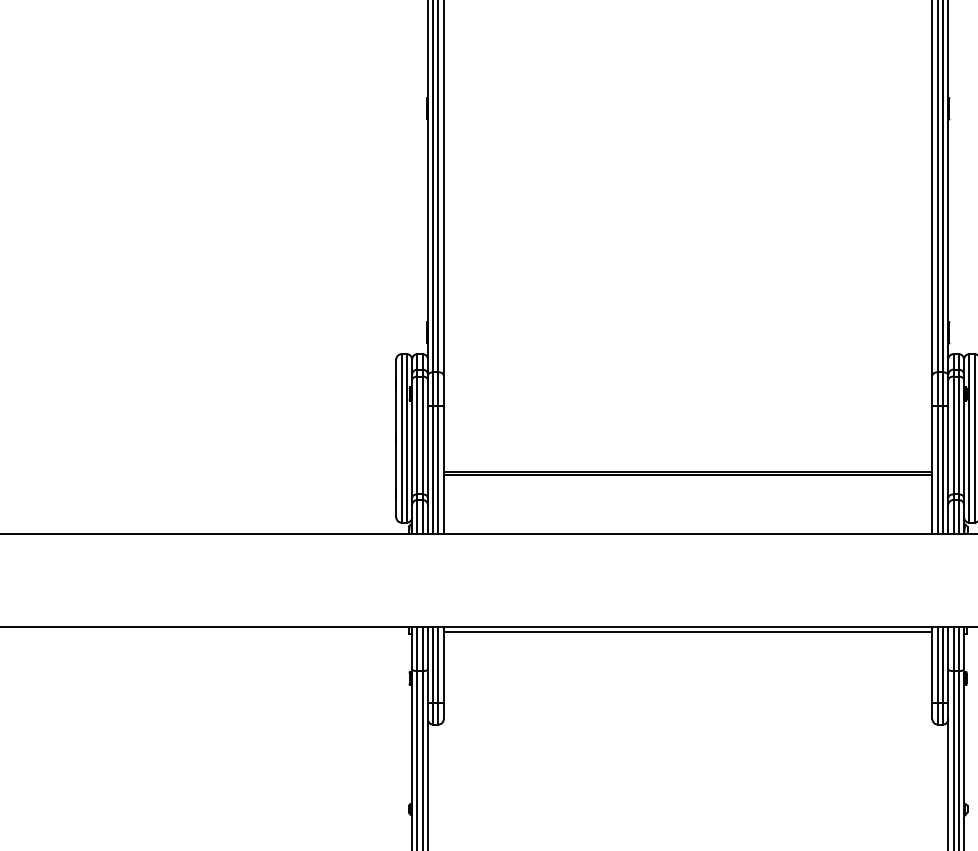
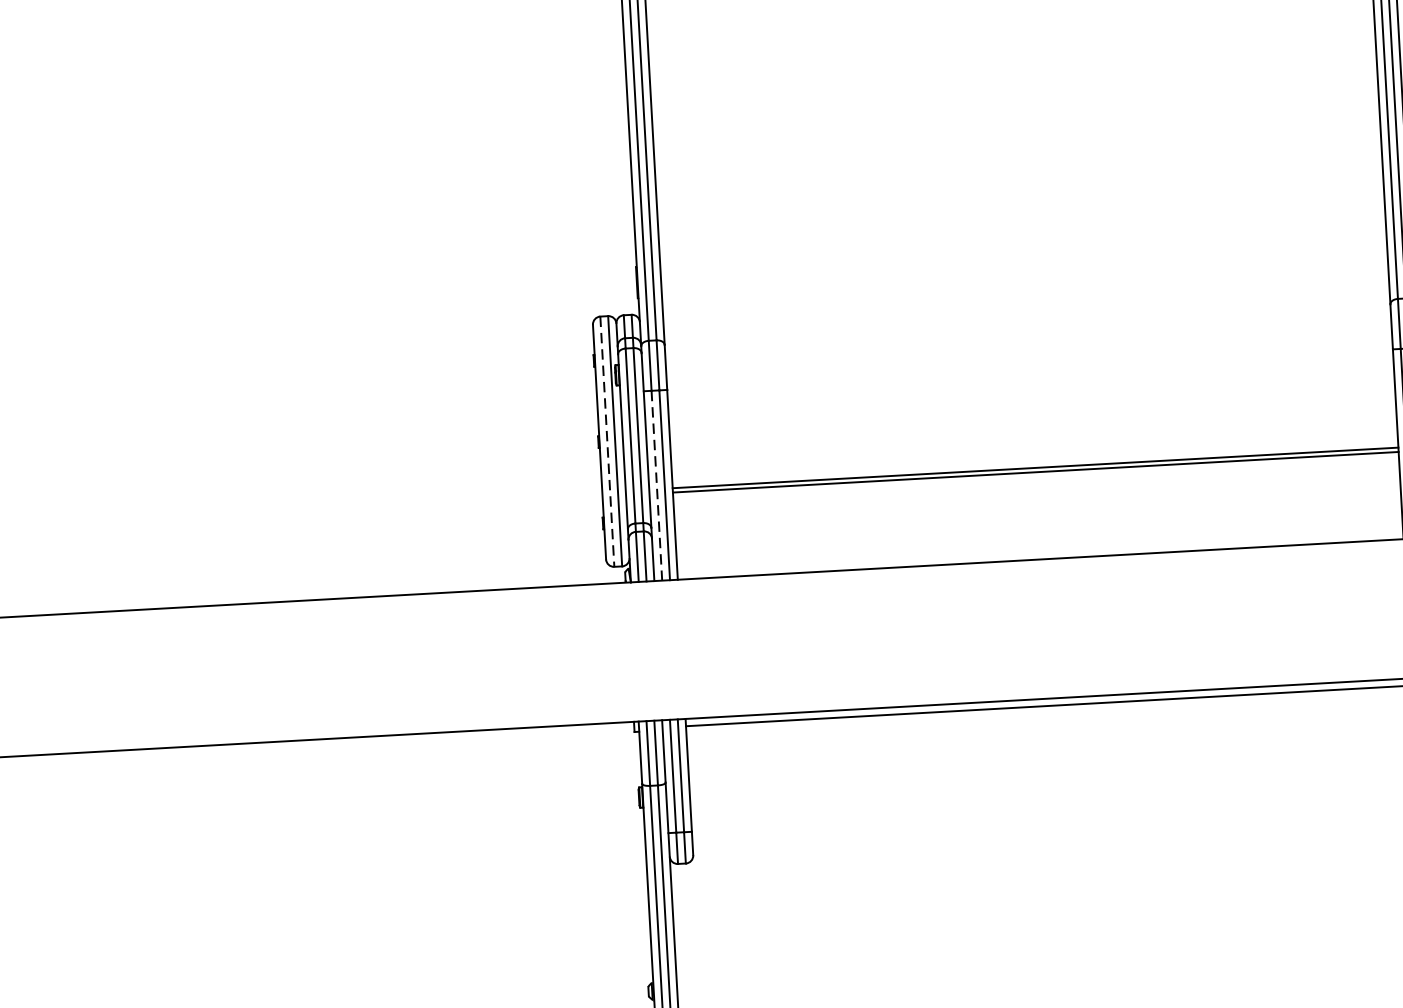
line: (401, 438) -> (607, 441), solid -> dashed
line: (433, 469) -> (657, 485), solid -> dashed

